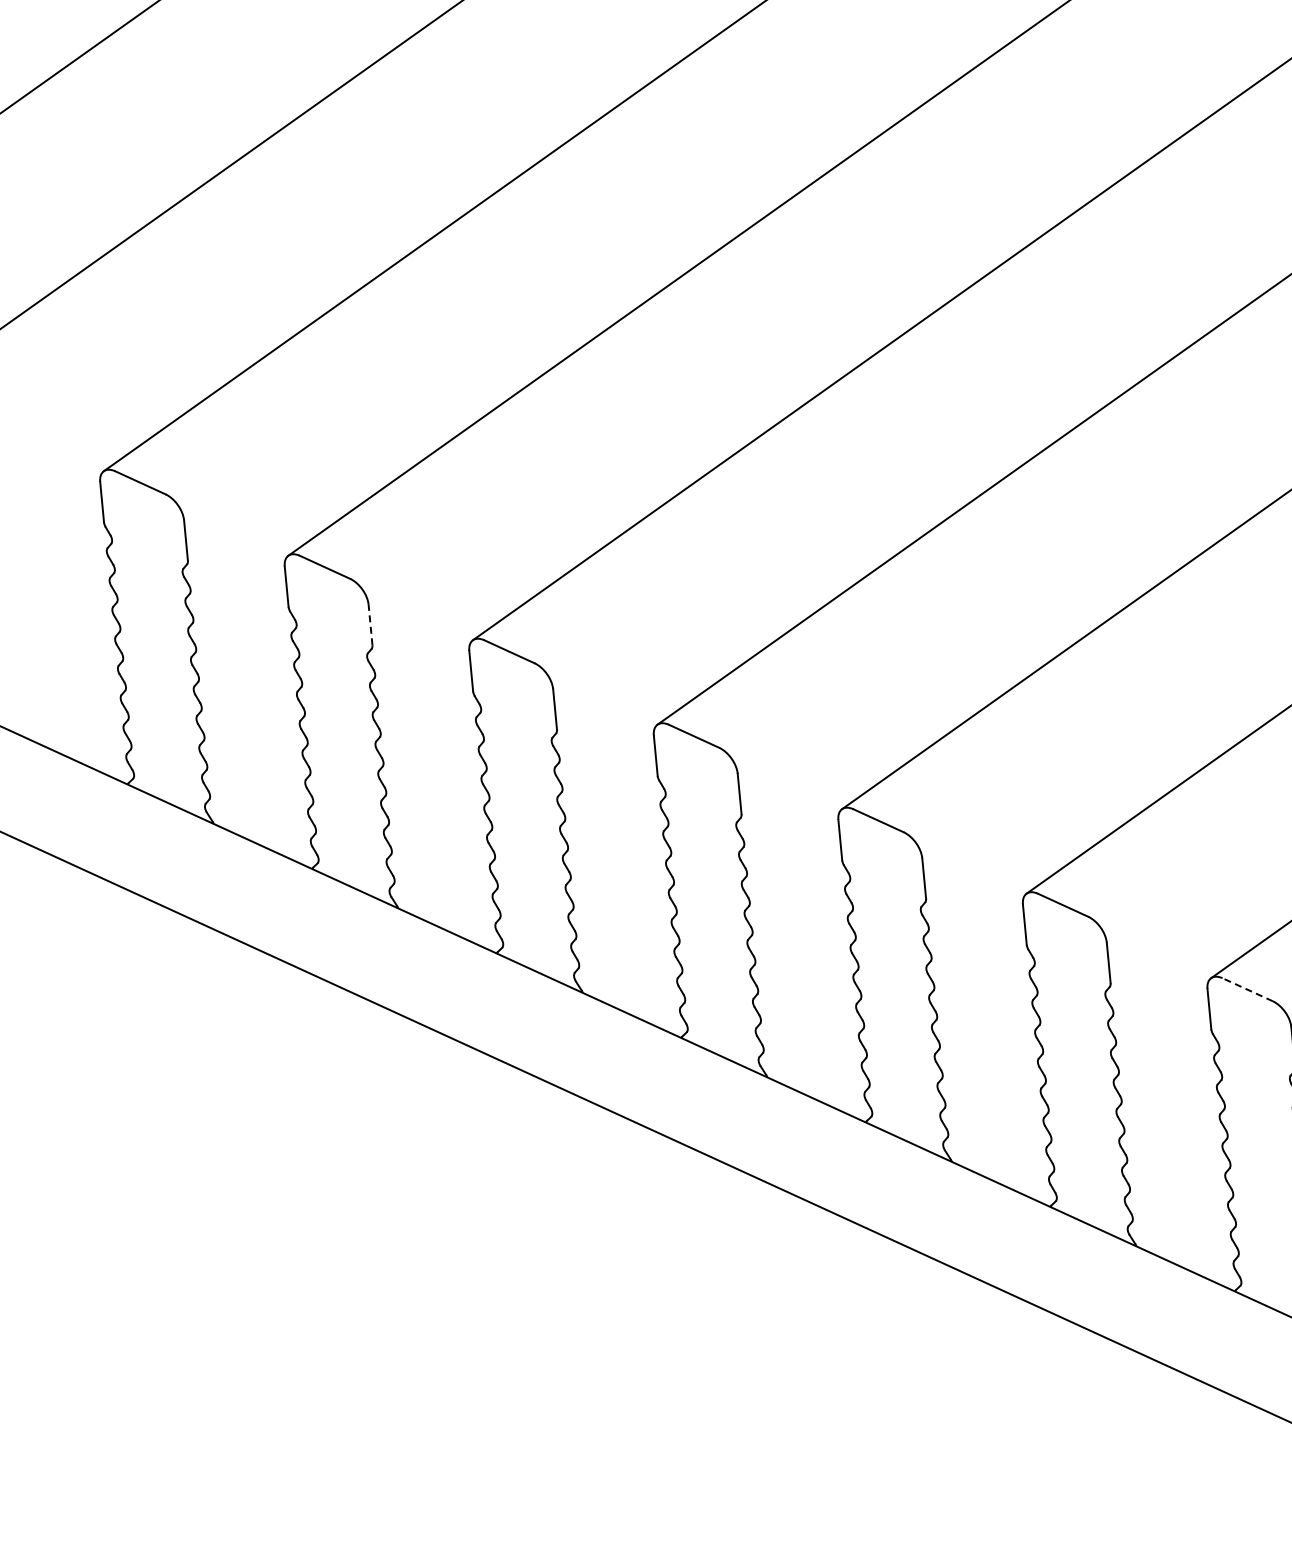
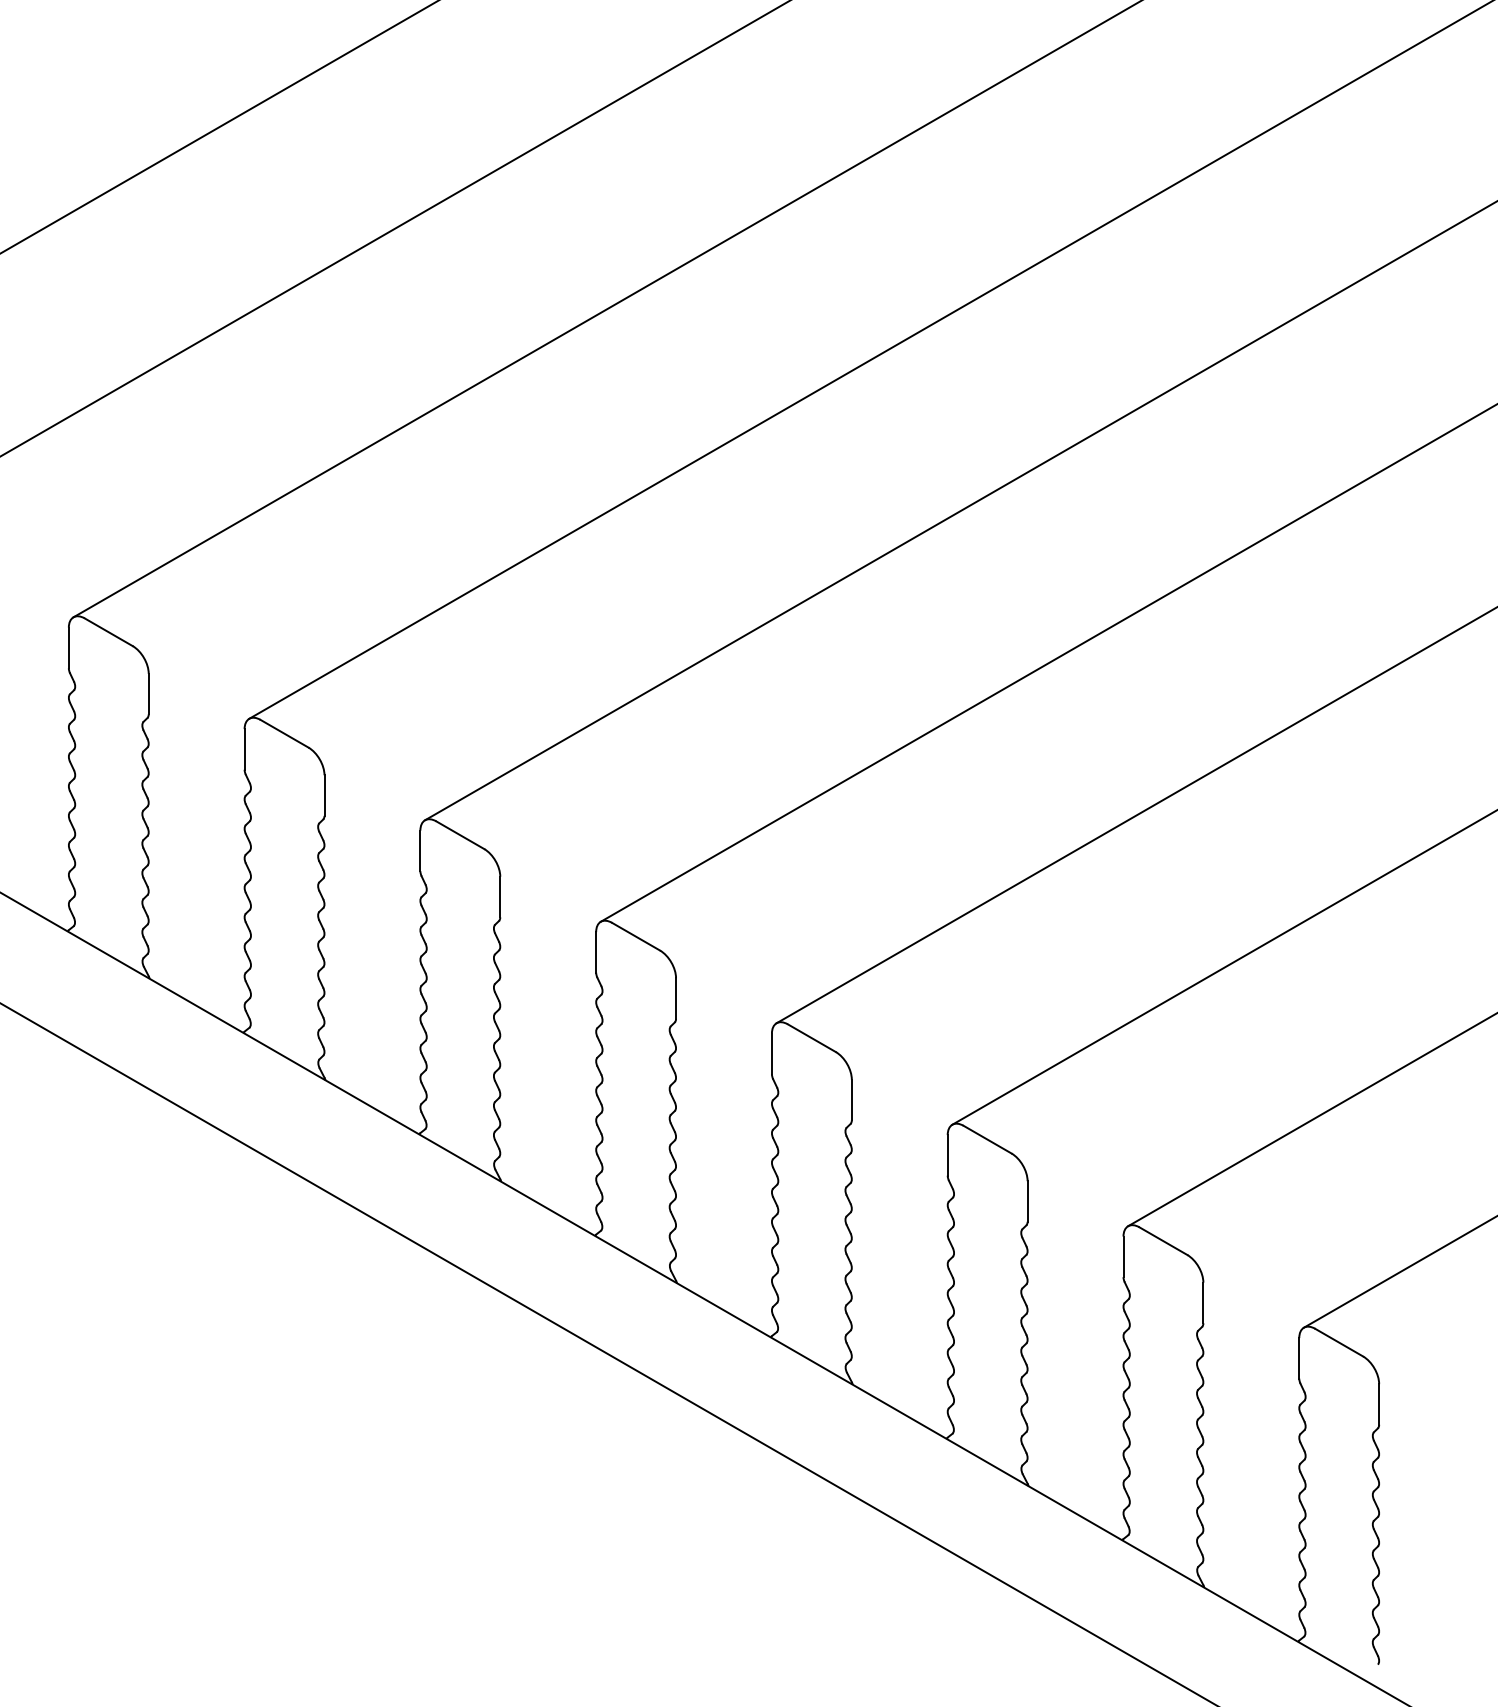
line: (370, 624) -> (324, 795), dashed -> solid
line: (1247, 990) -> (1163, 1241), dashed -> solid

